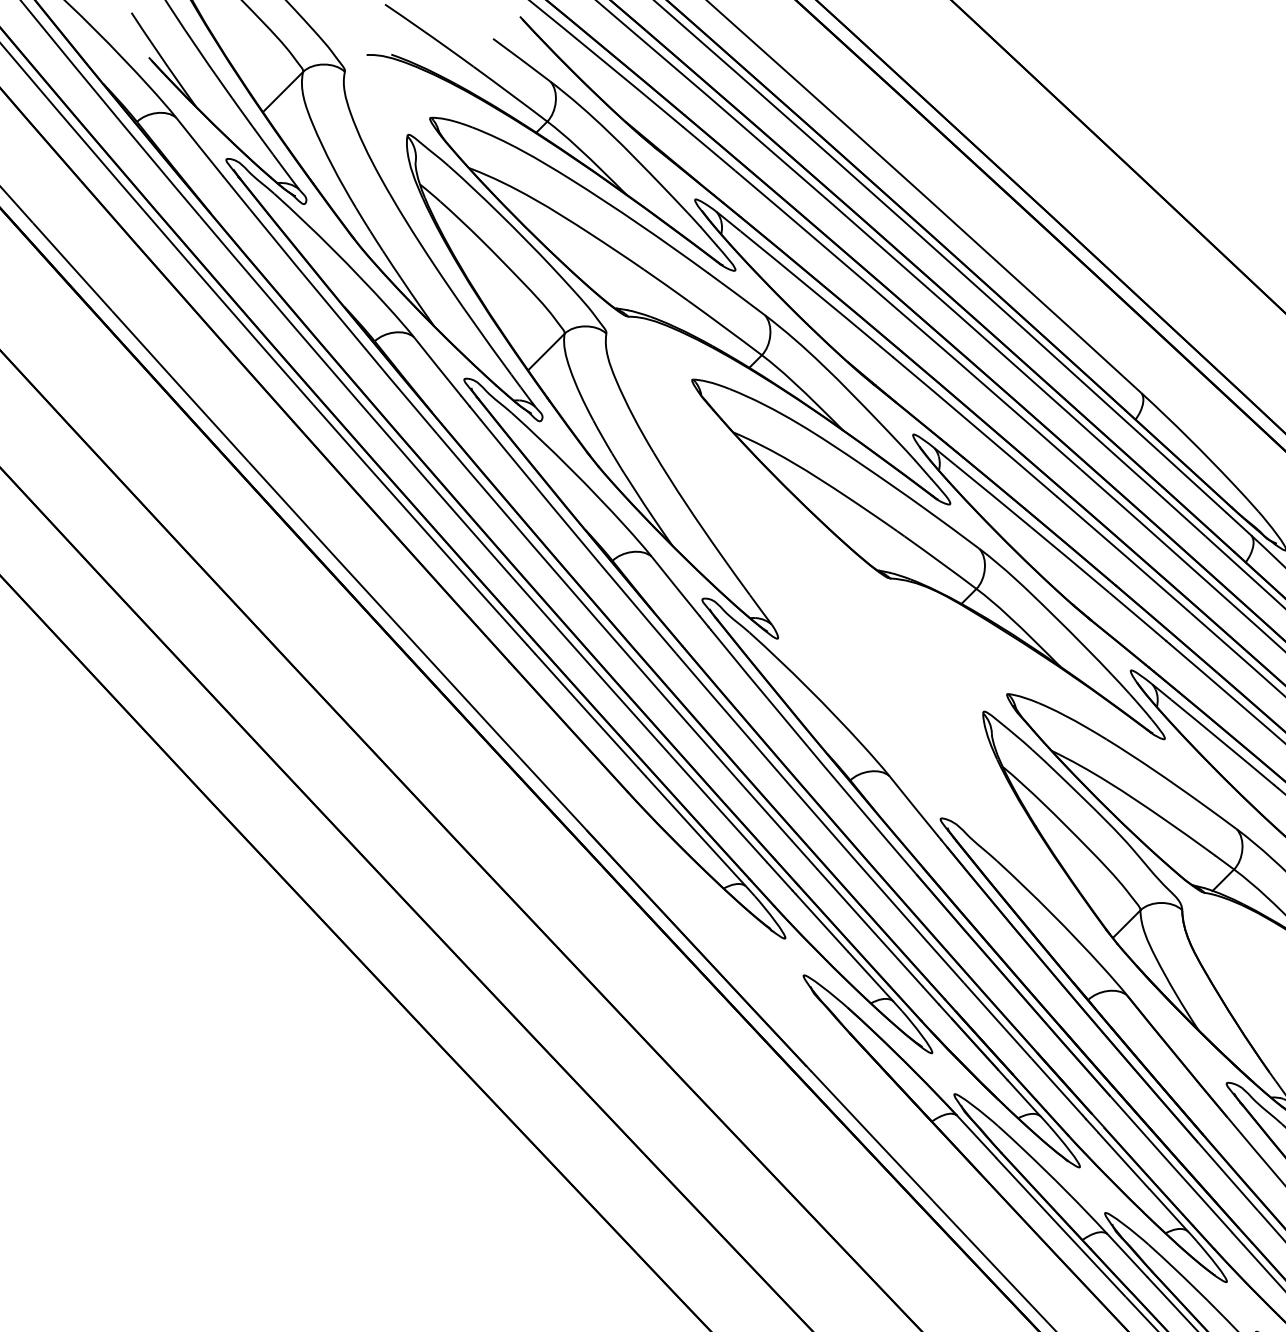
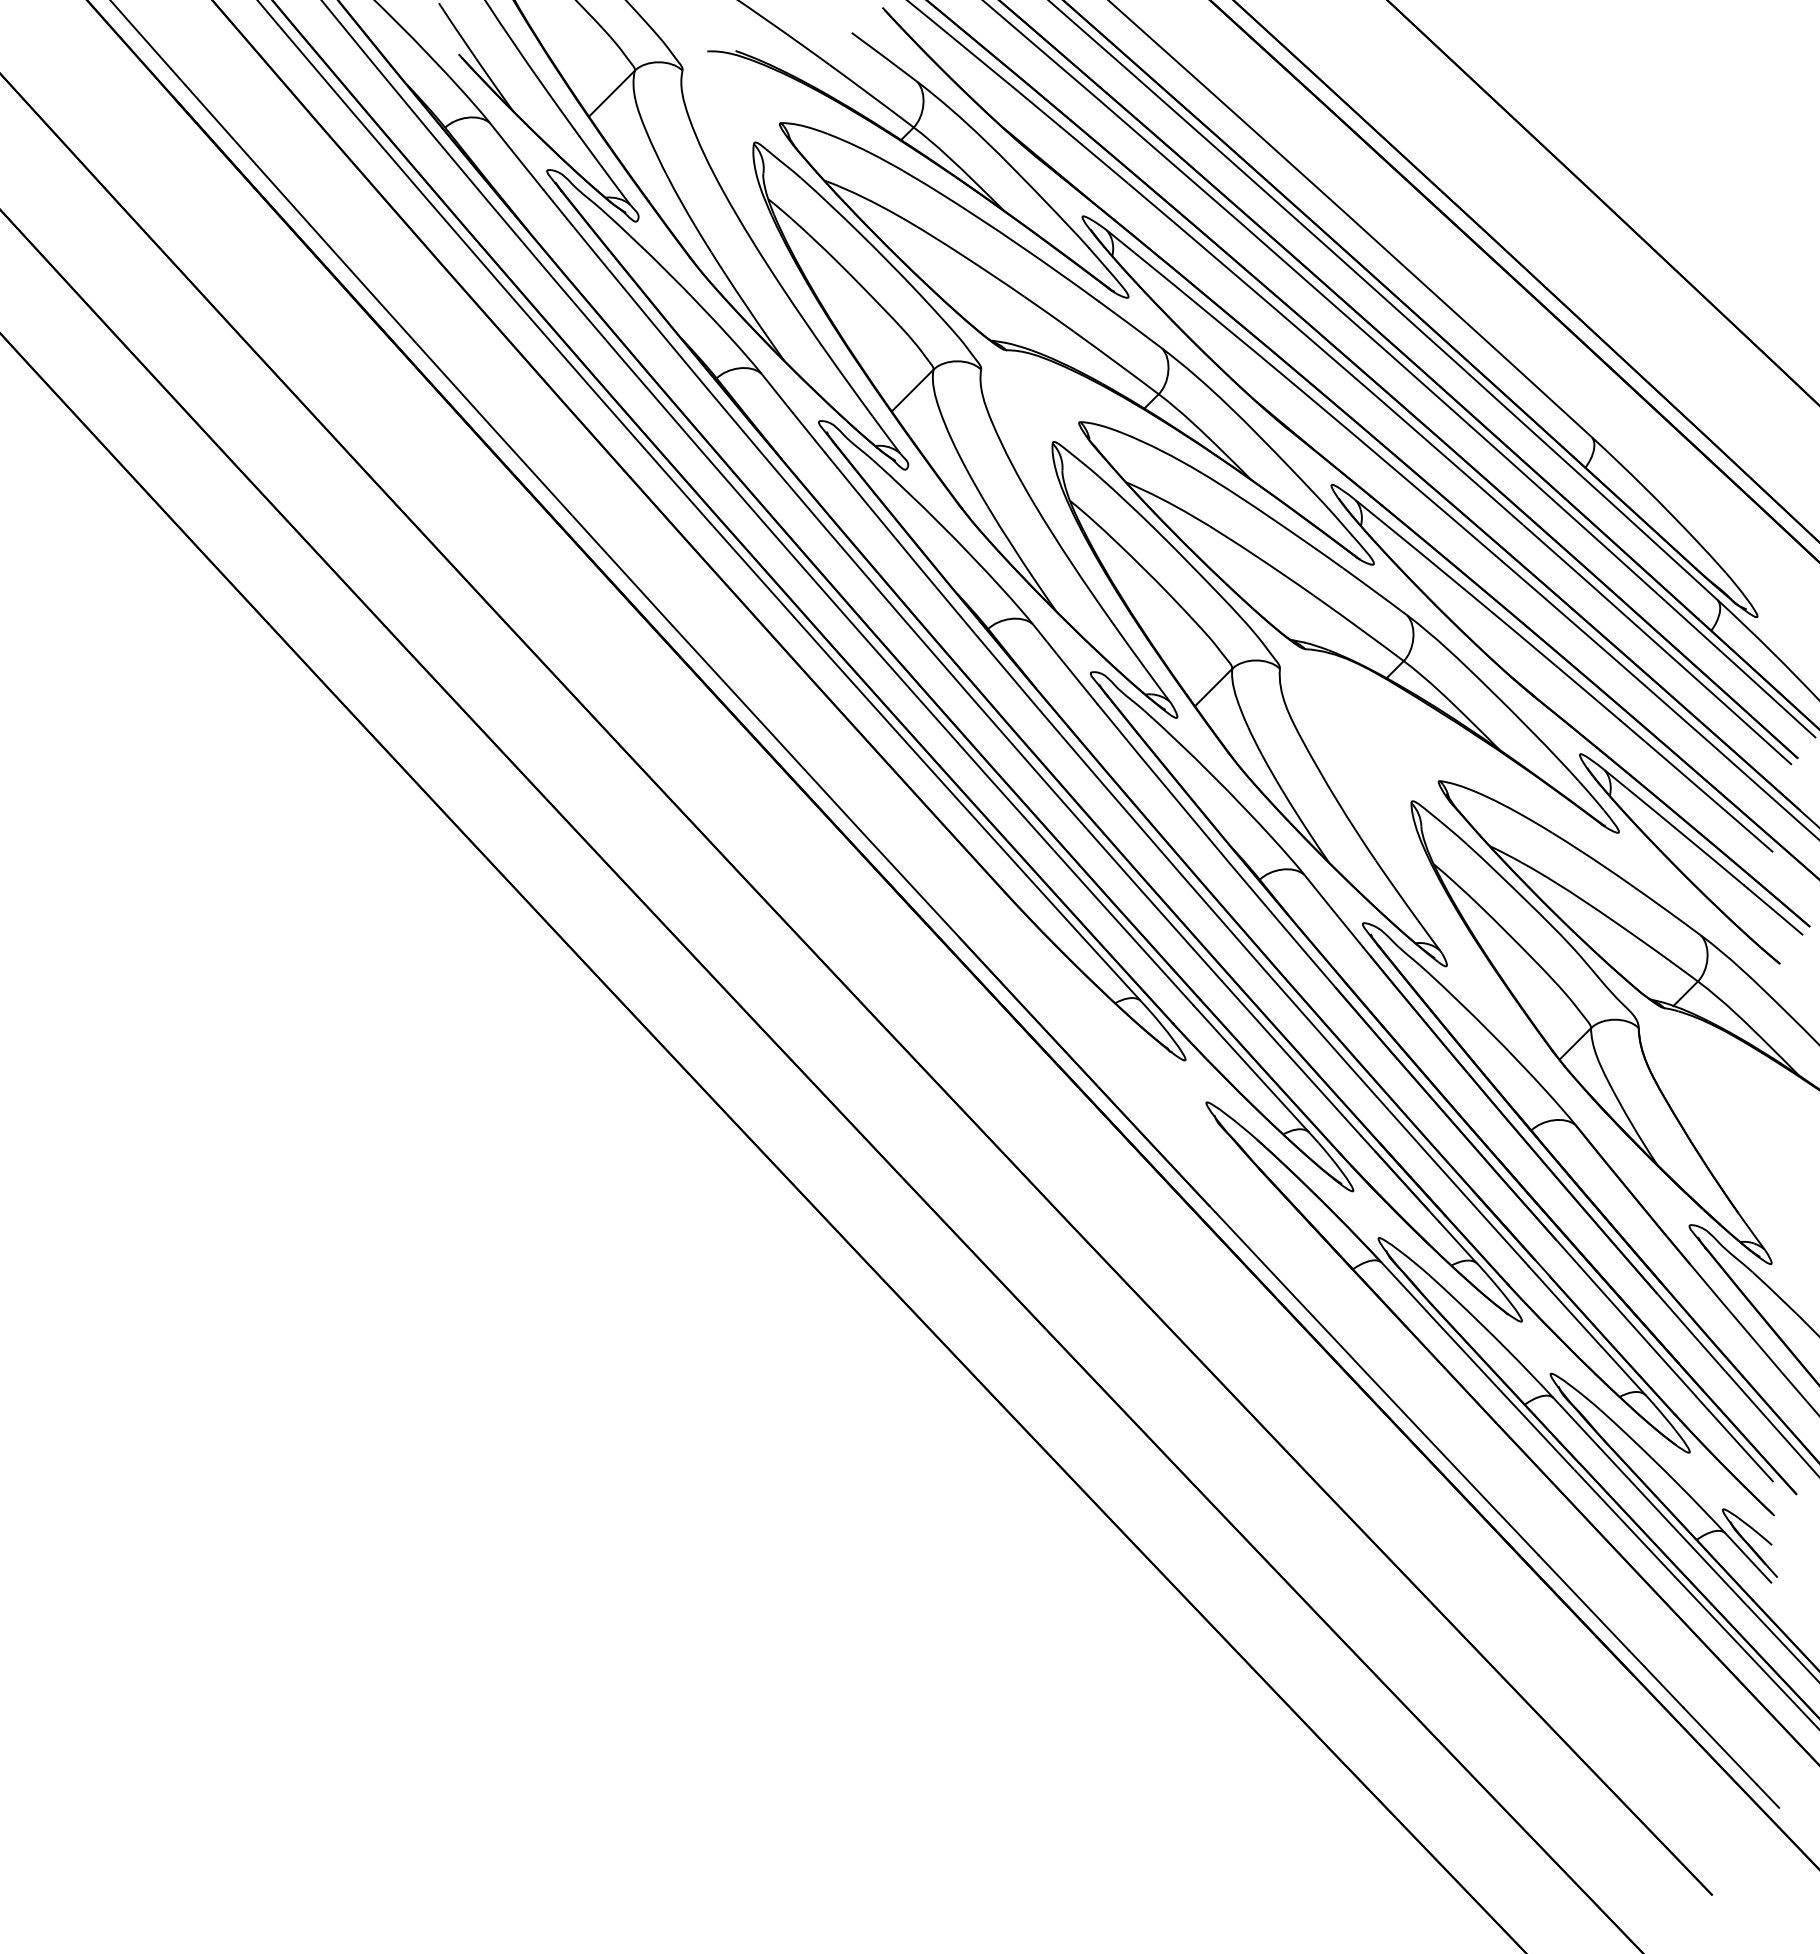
part: (841, 626) -> (1249, 704), added

